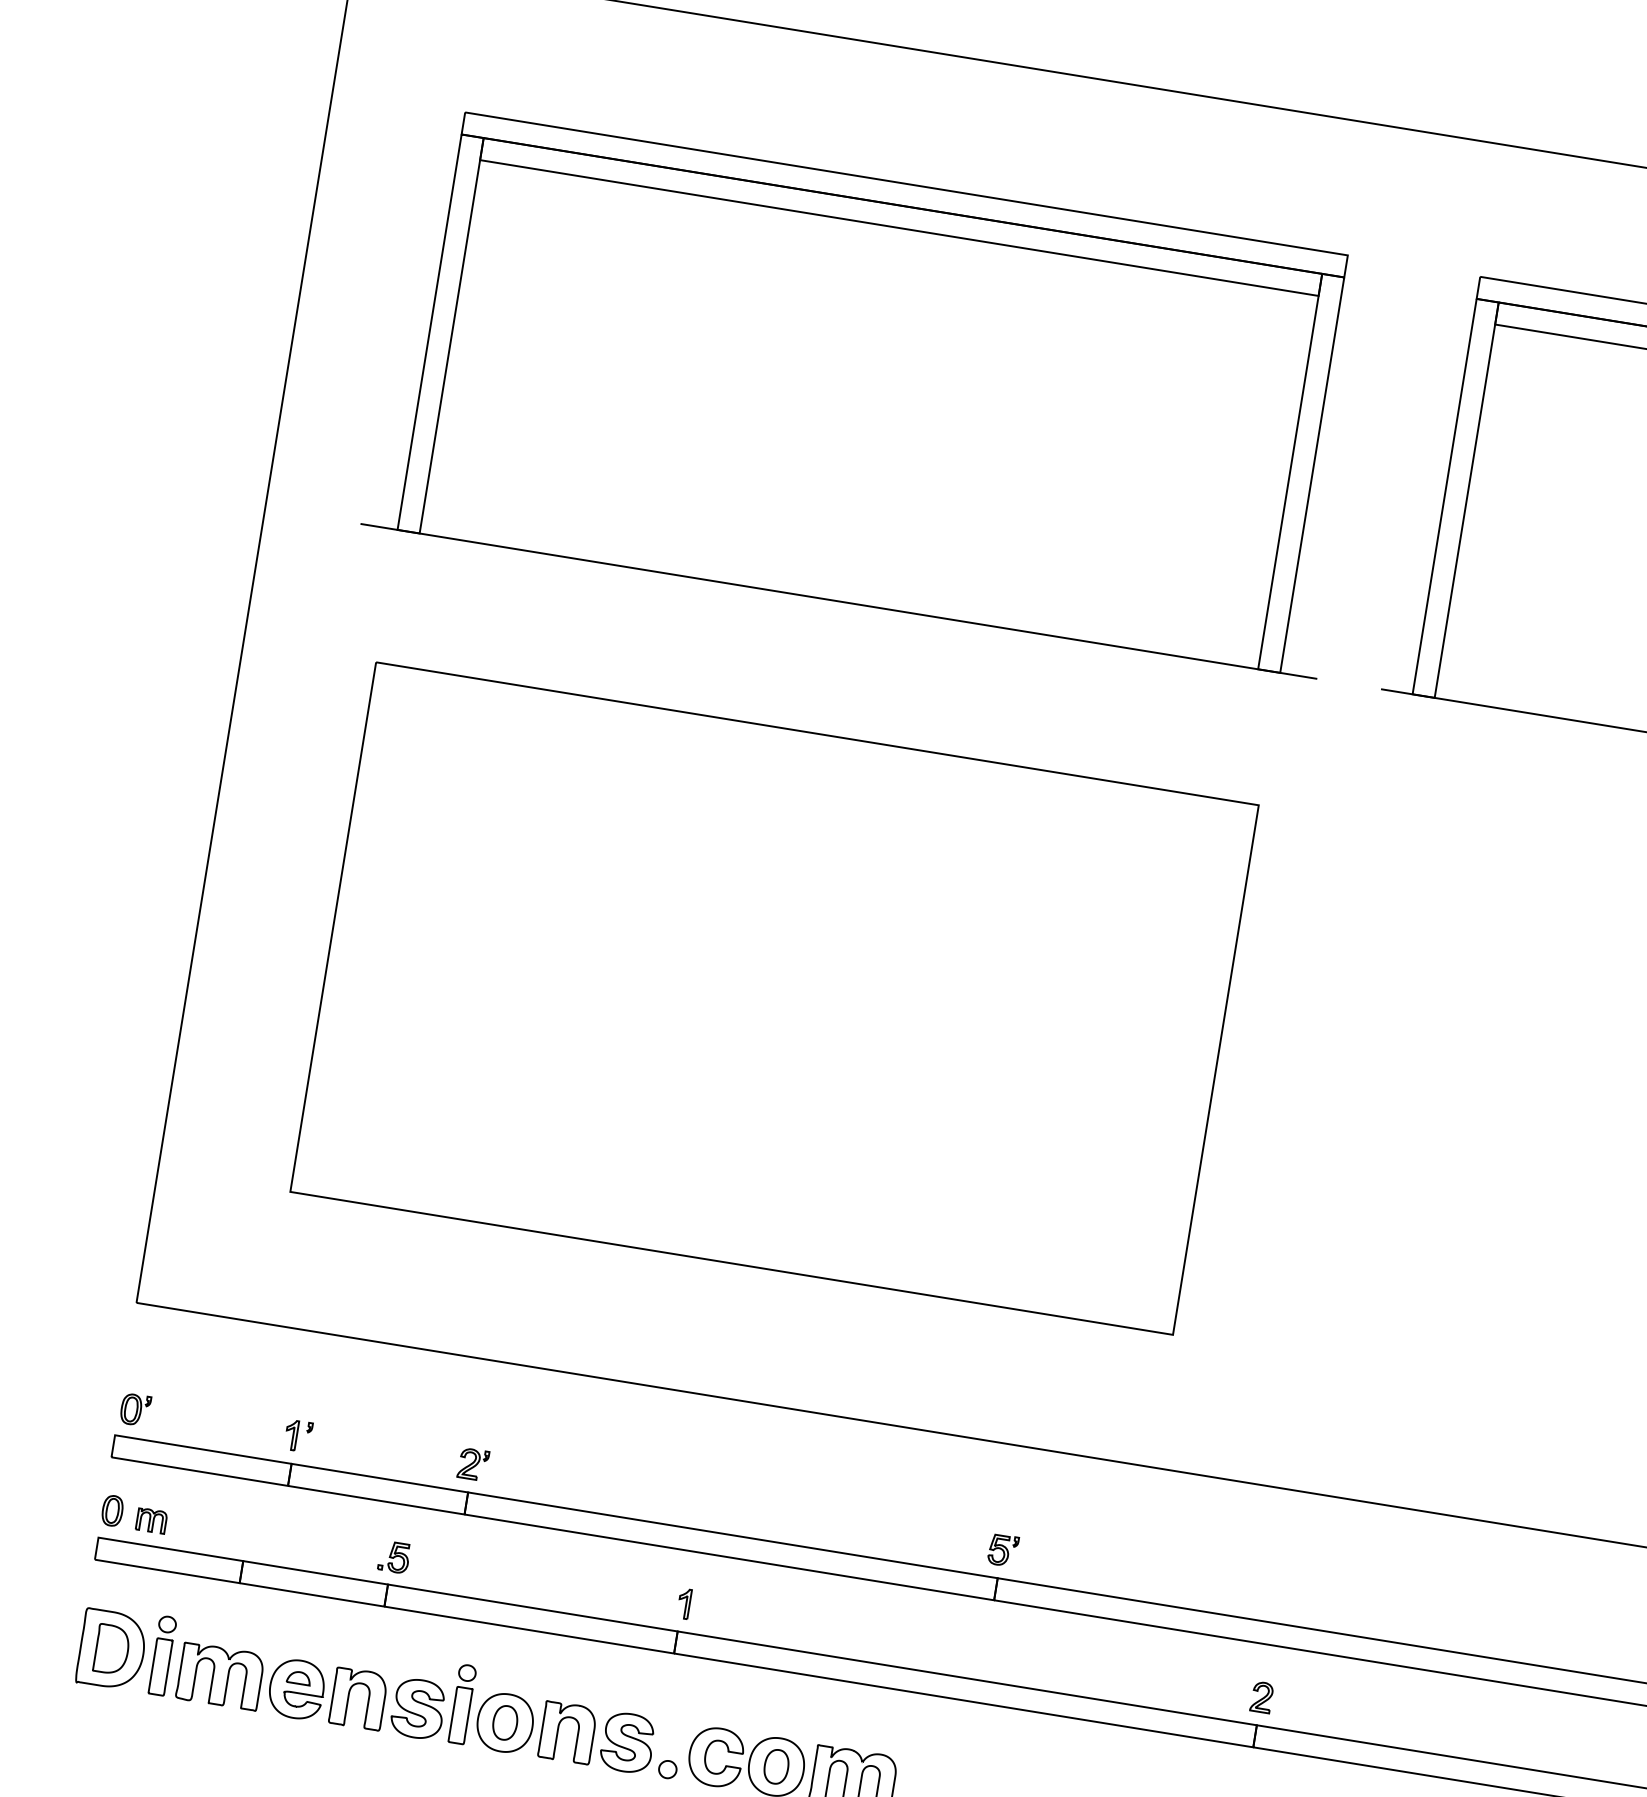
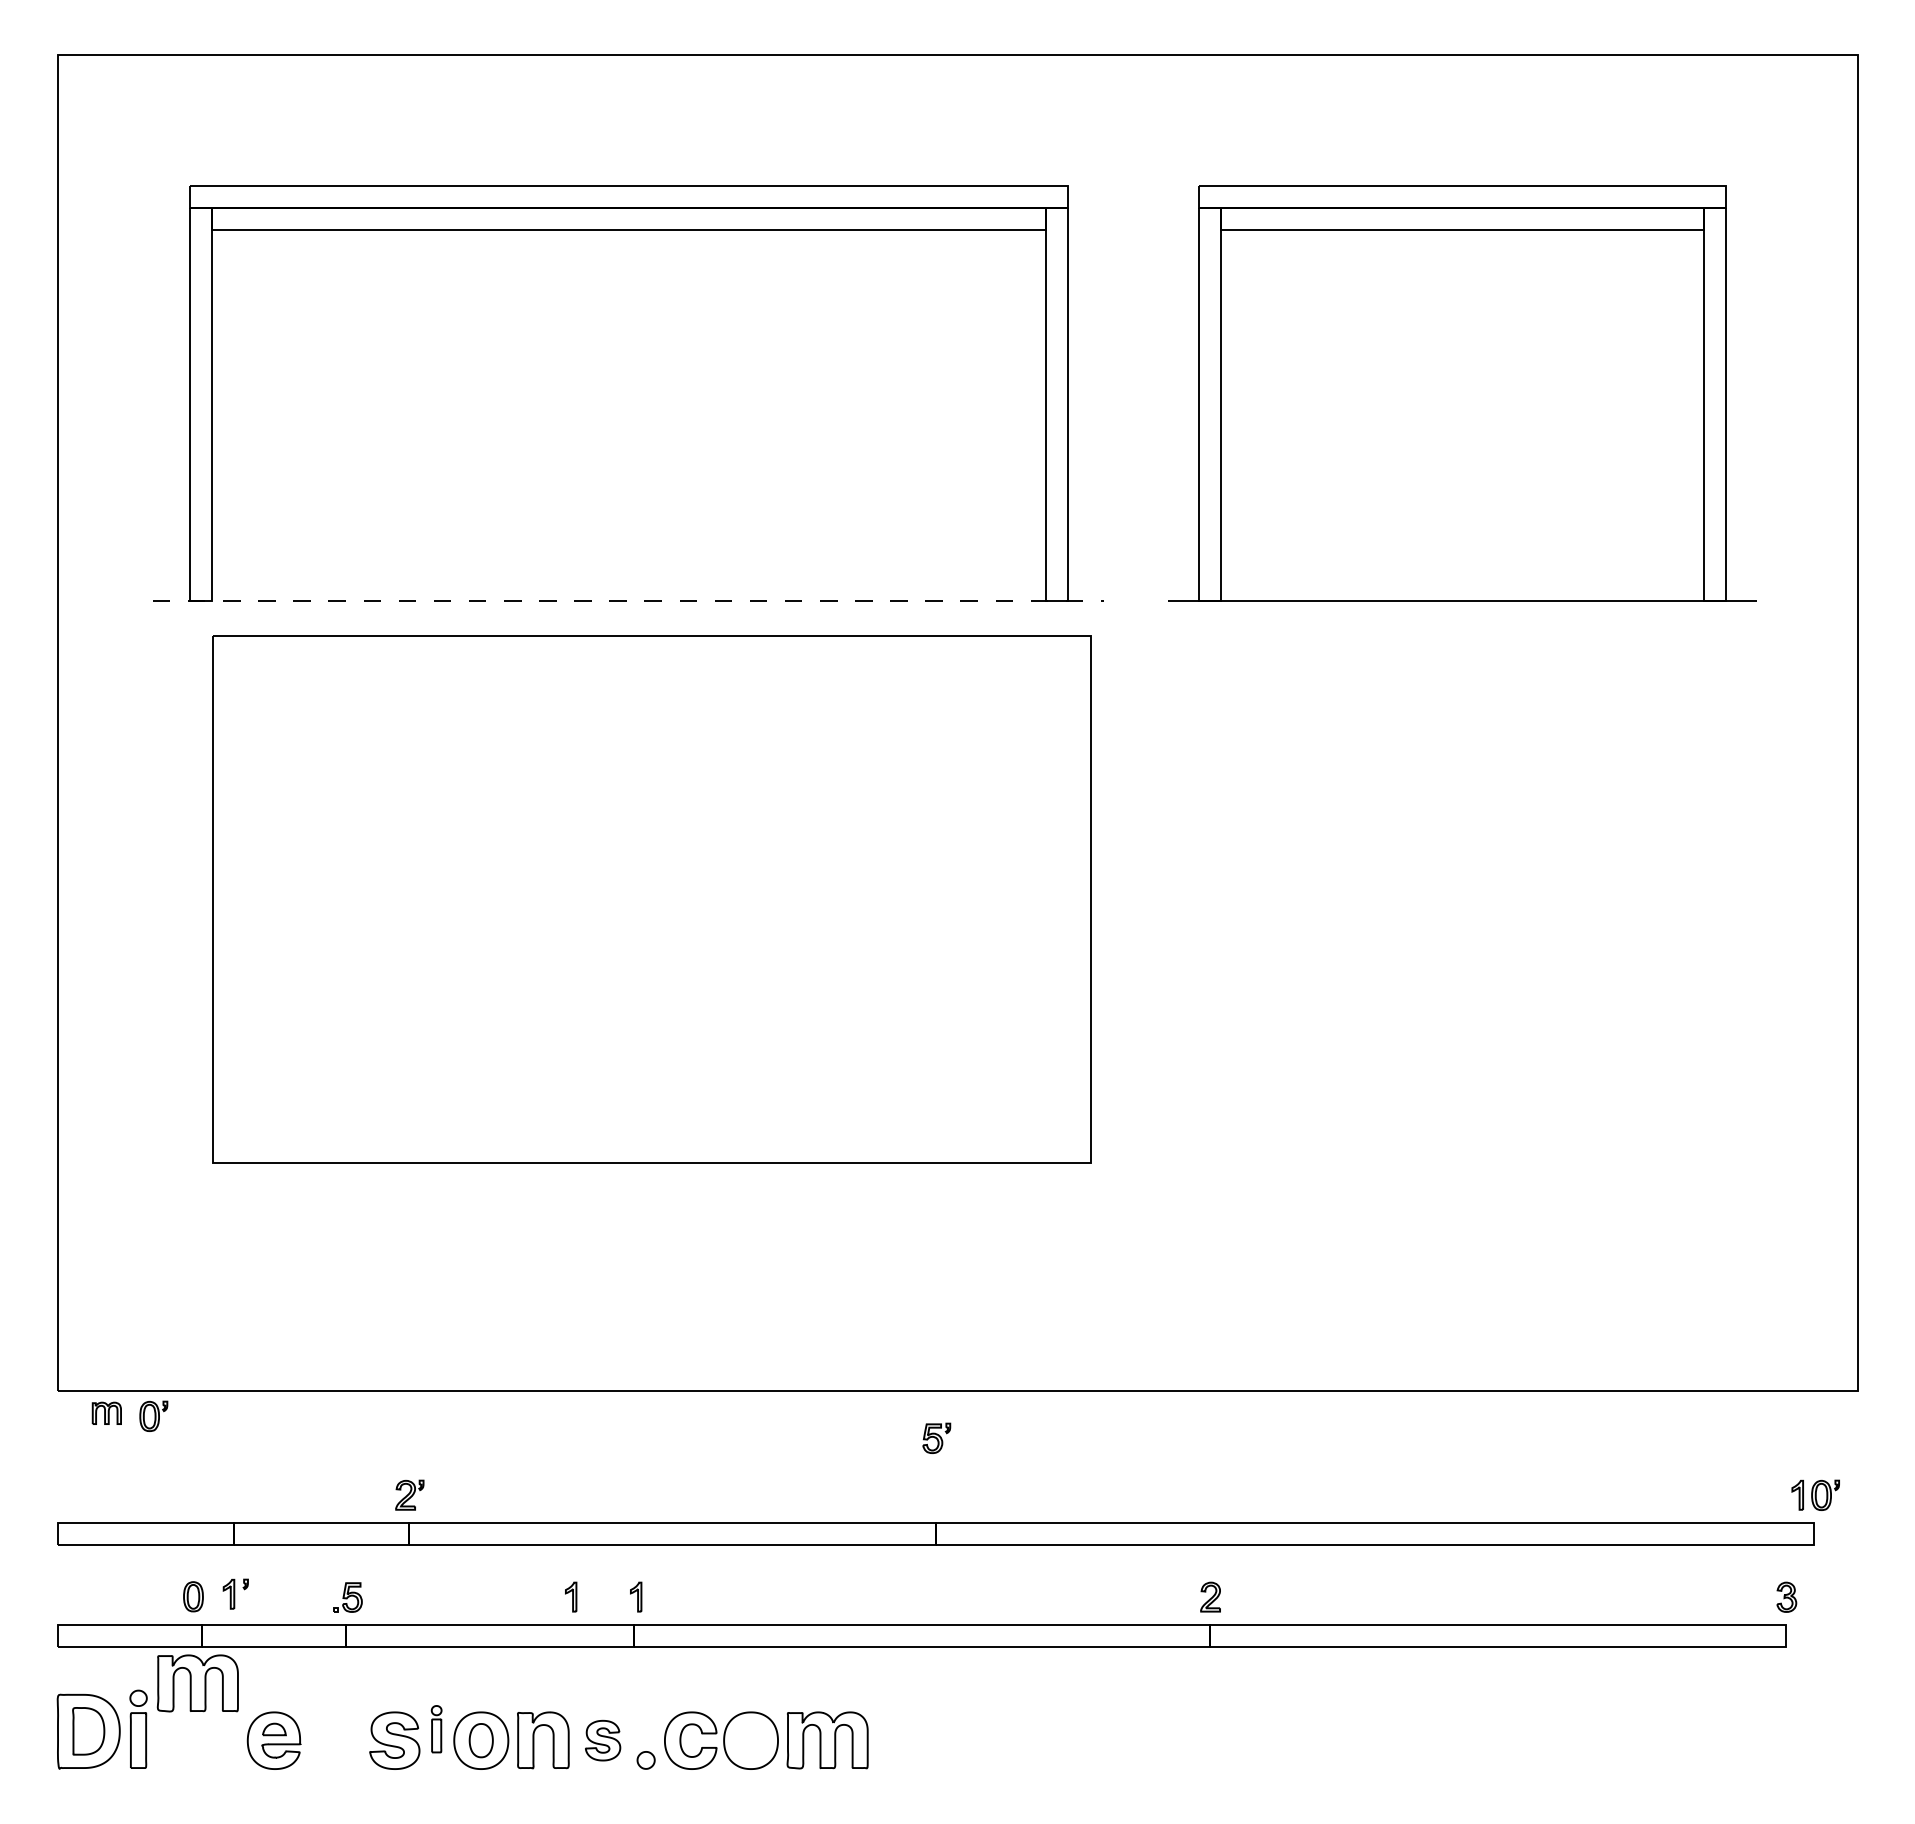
line: (838, 601) -> (628, 601), solid -> dashed
part: (774, 998) -> (651, 899), moved
part: (135, 1408) -> (153, 1415), moved
part: (298, 1435) -> (235, 1593), moved
part: (112, 1510) -> (193, 1596), moved
part: (151, 1519) -> (106, 1412), moved
part: (1003, 1549) -> (936, 1437), moved
part: (619, 1592) -> (571, 1596), added
part: (219, 1676) -> (197, 1683), moved
part: (349, 1697) -> (326, 1740), removed
part: (462, 1703) -> (436, 1728), size x0.6
part: (627, 1742) -> (602, 1740), size x0.7
part: (775, 1766) -> (750, 1740), removed

